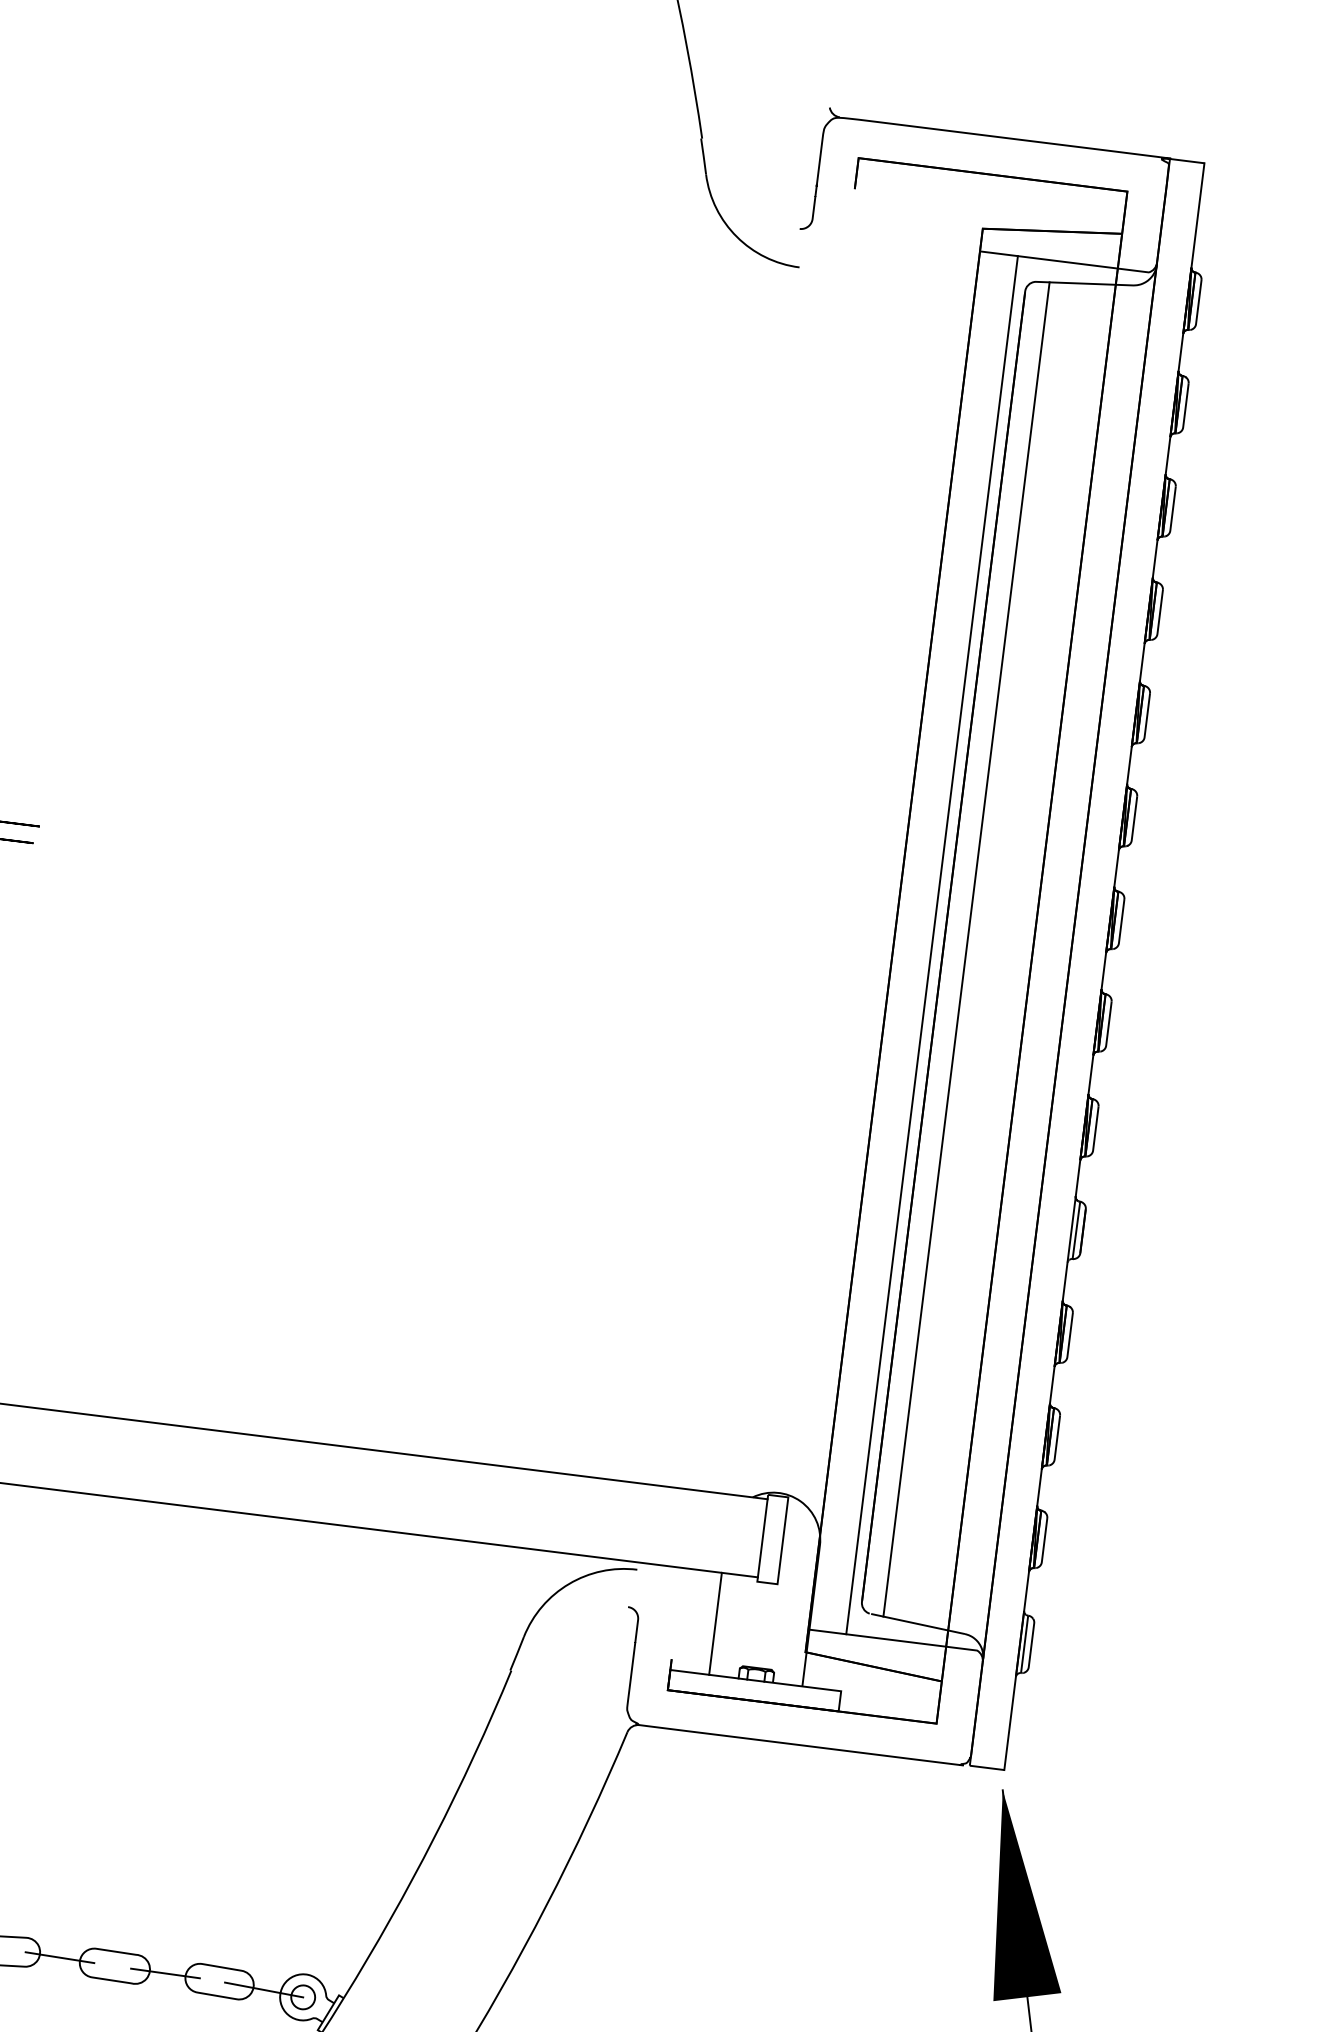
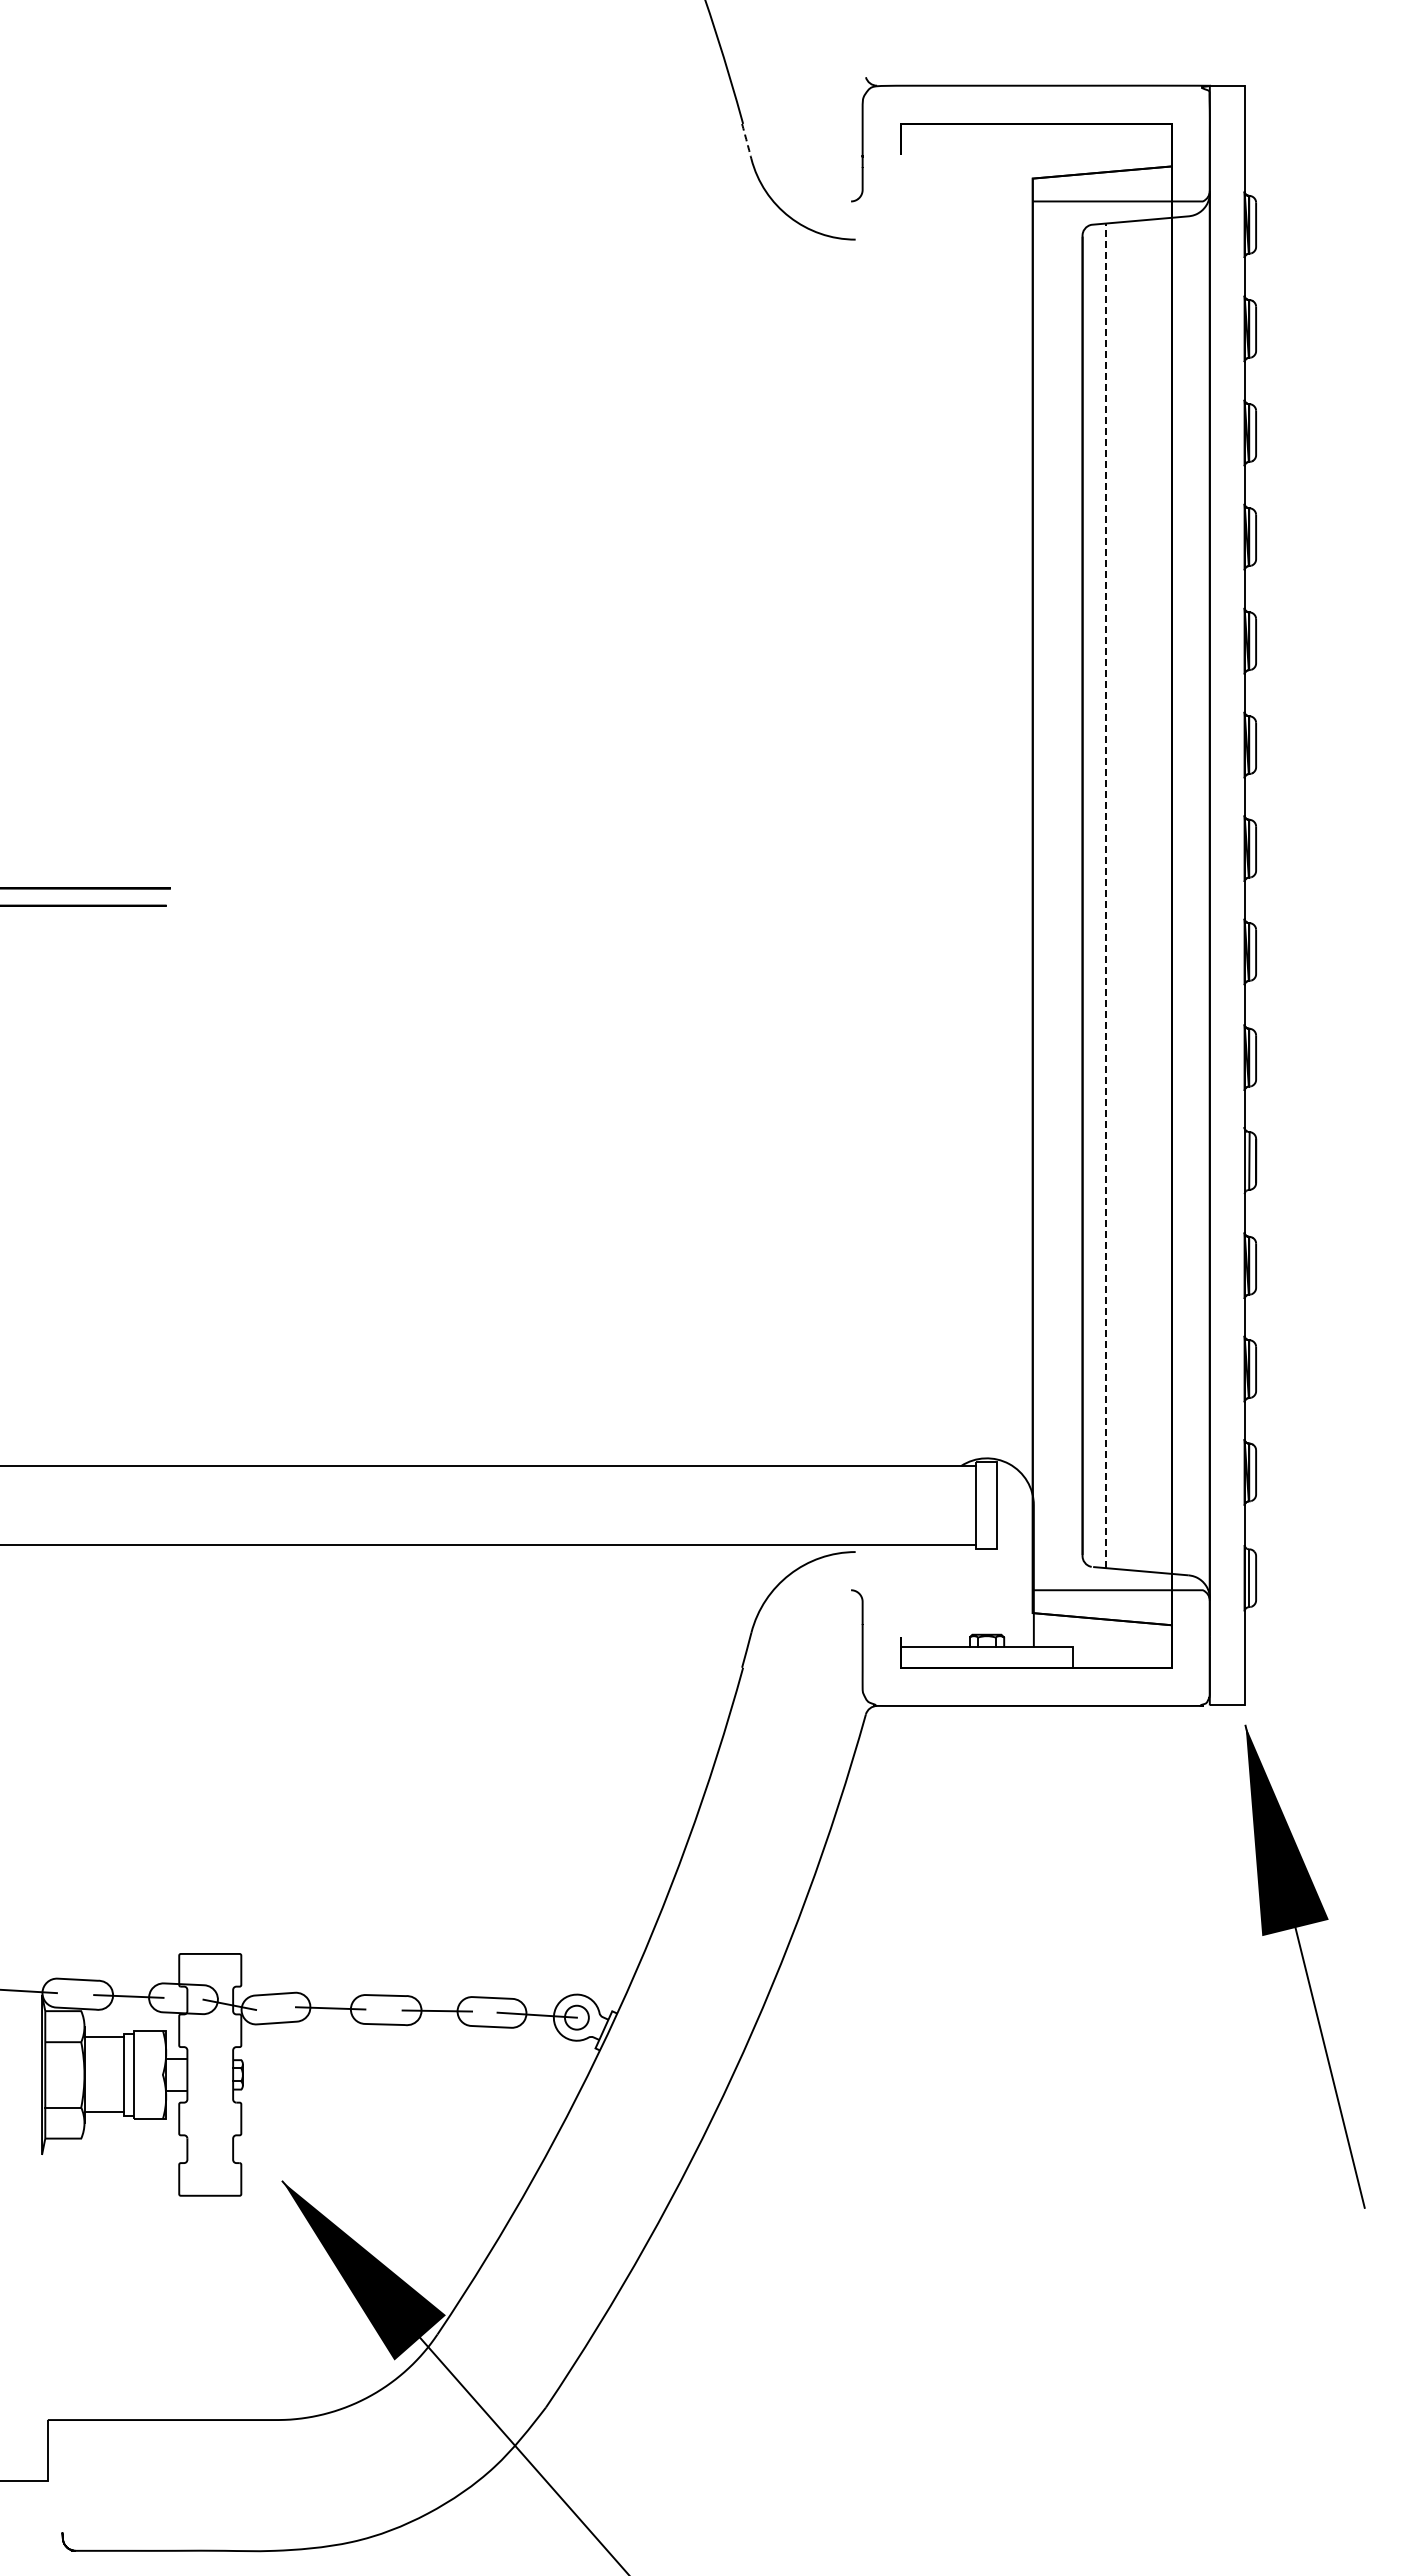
arc: (703, 156) -> (746, 141), solid -> dashed
line: (931, 944) -> (1070, 895), removed
line: (966, 949) -> (1105, 895), solid -> dashed
line: (715, 1623) -> (939, 1595), removed

